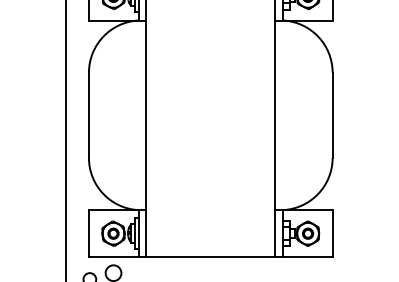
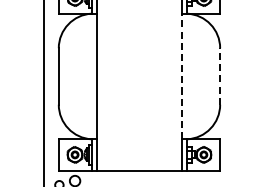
line: (275, 115) -> (182, 76), solid -> dashed
line: (333, 115) -> (220, 76), solid -> dashed

